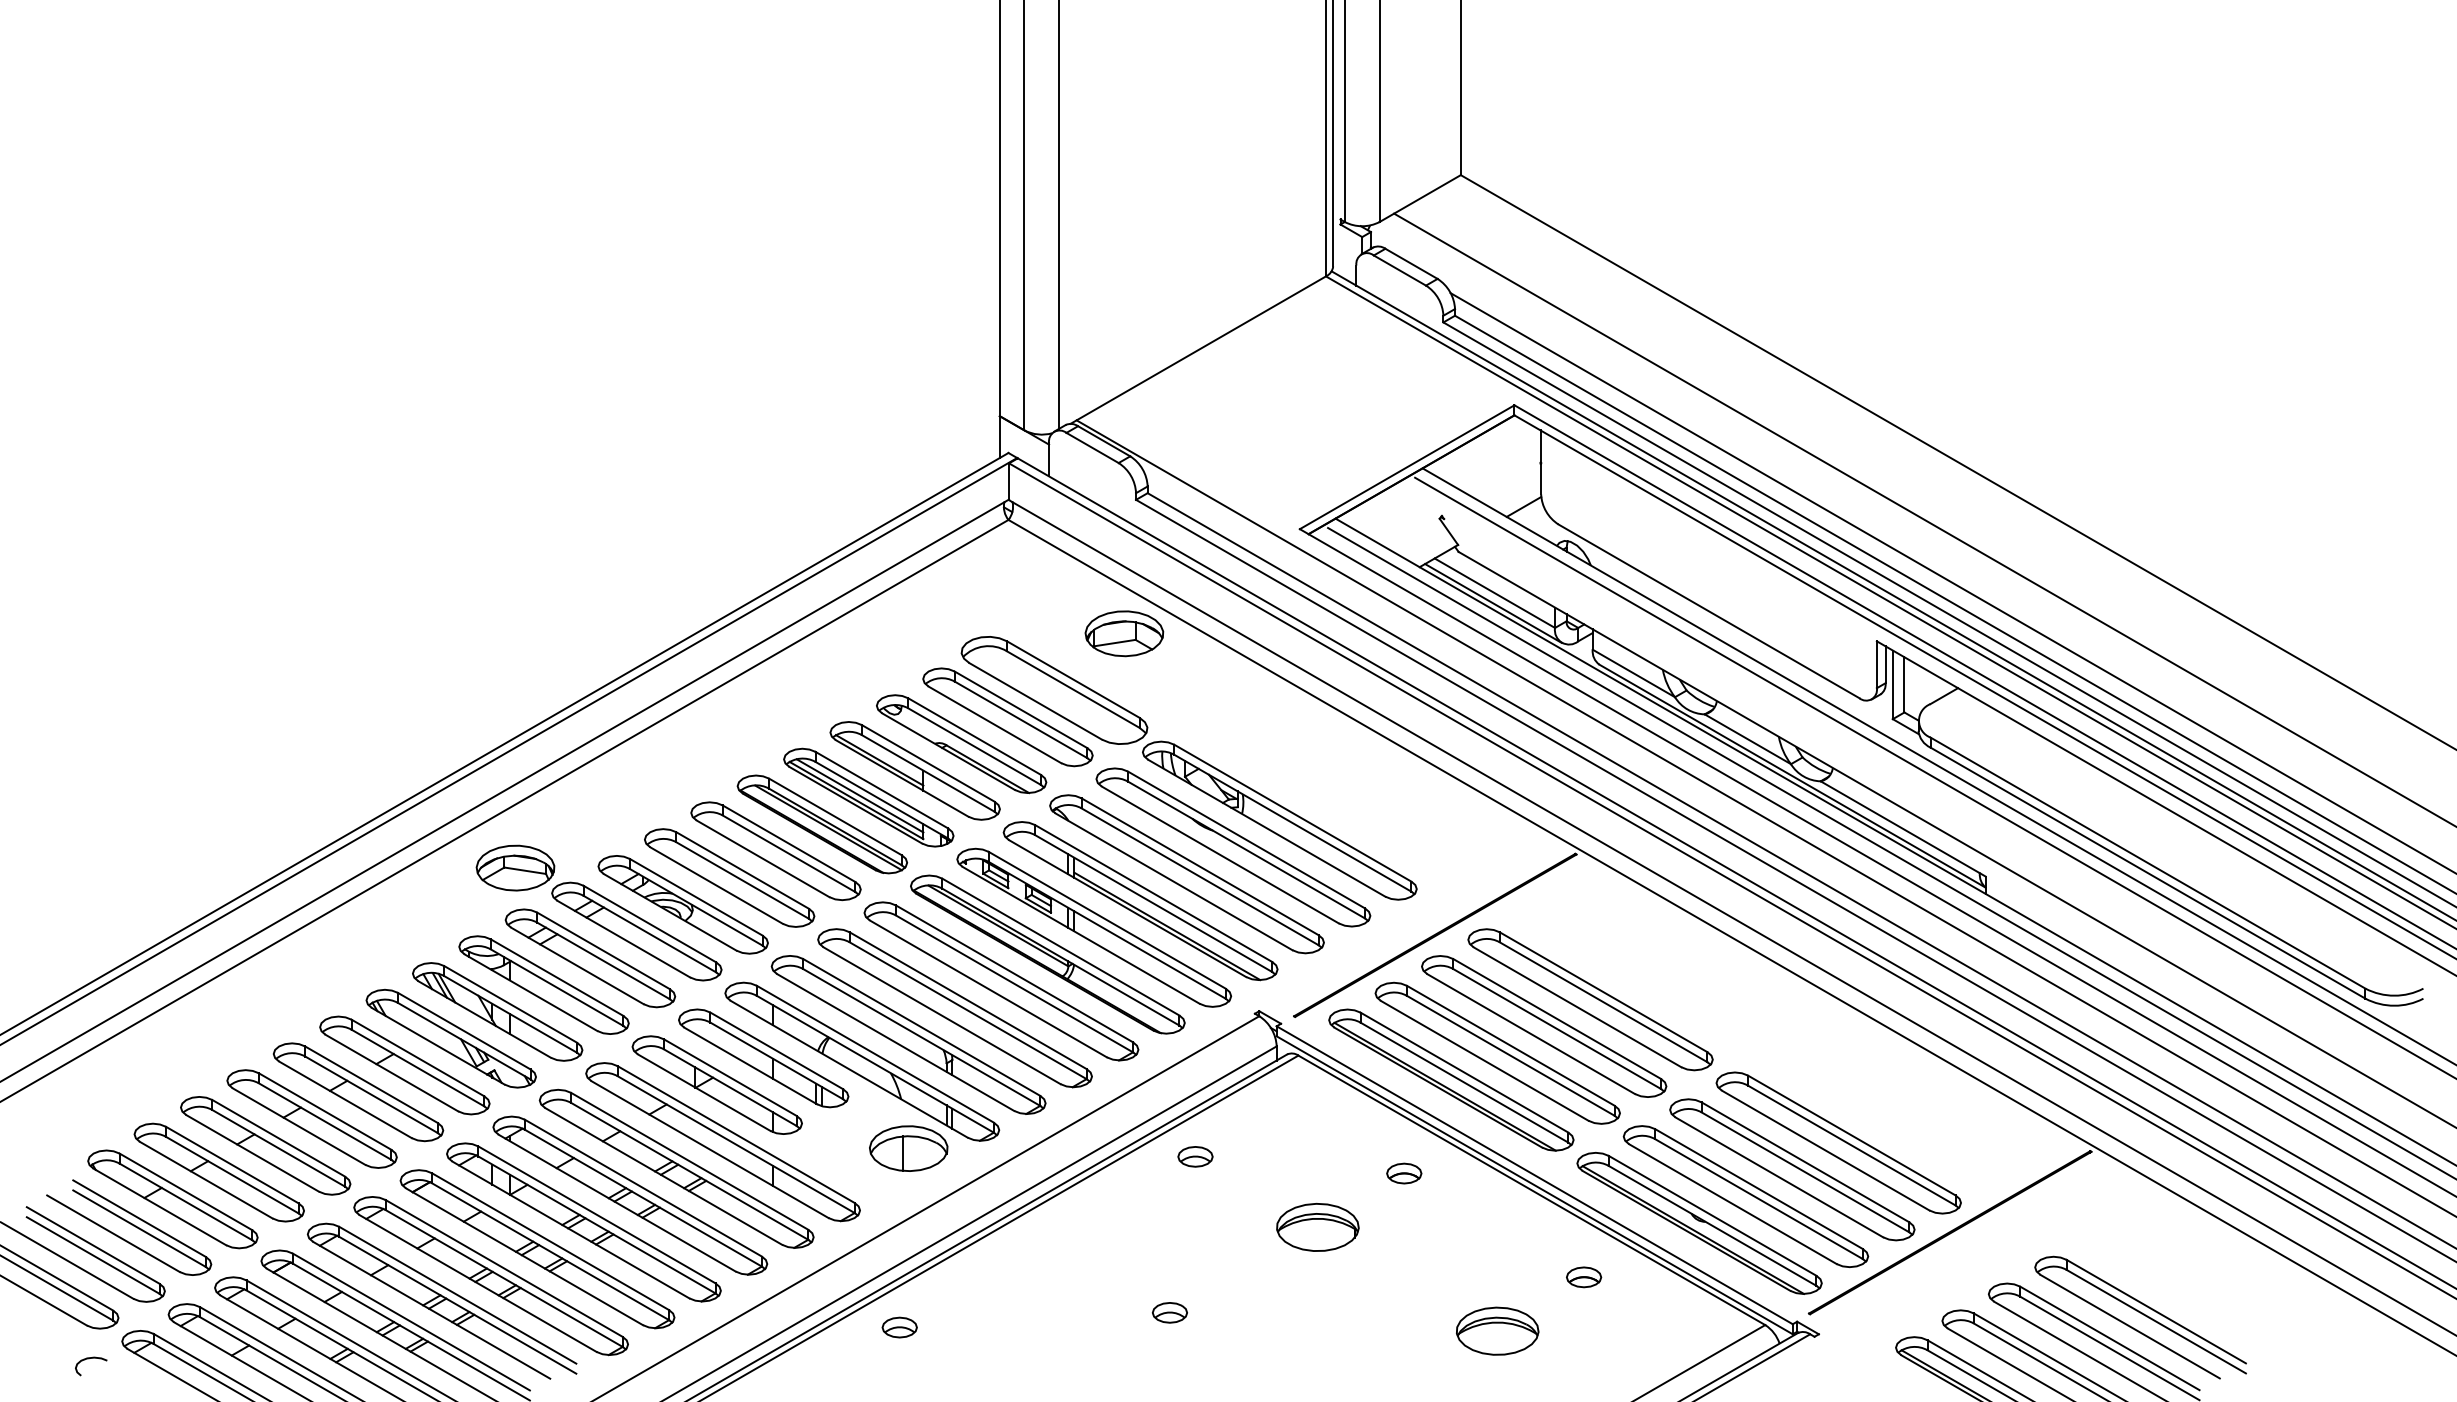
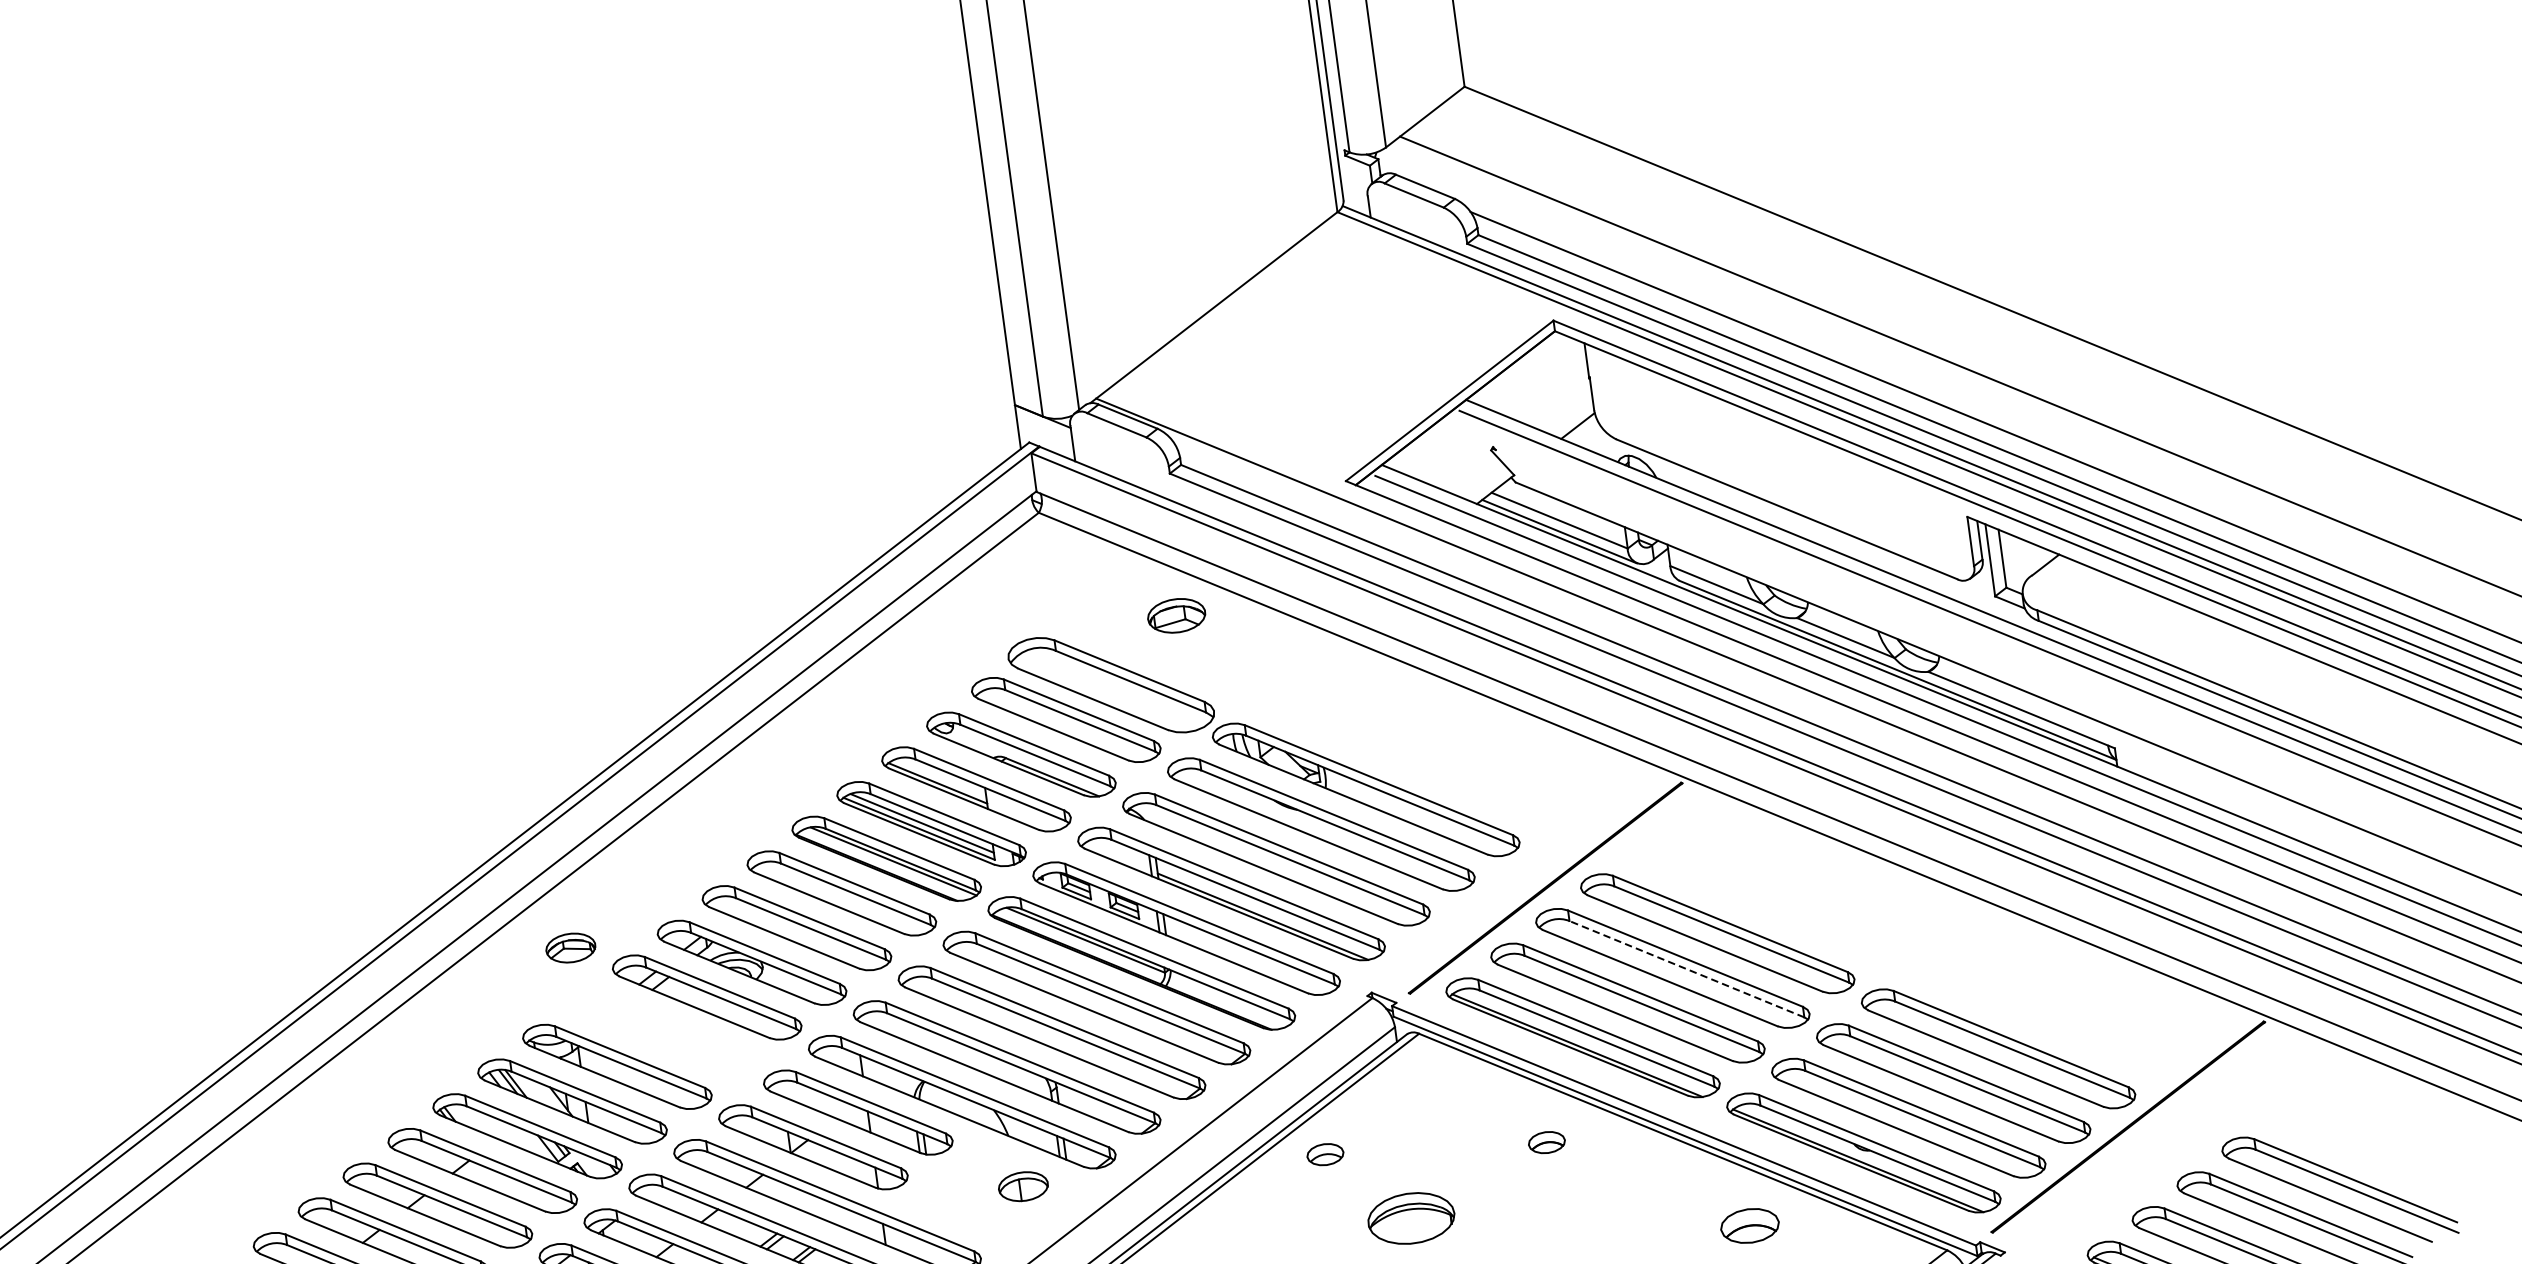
part: (1124, 633) -> (1176, 615), size x0.7
part: (515, 867) -> (570, 947), size x0.6
part: (590, 958) -> (662, 1032), removed
line: (1557, 1029) -> (1687, 969), solid -> dashed
part: (908, 1148) -> (1023, 1186), size x0.6
part: (1317, 1226) -> (1410, 1217), moved
part: (1584, 1277) -> (1750, 1226), size x1.6

